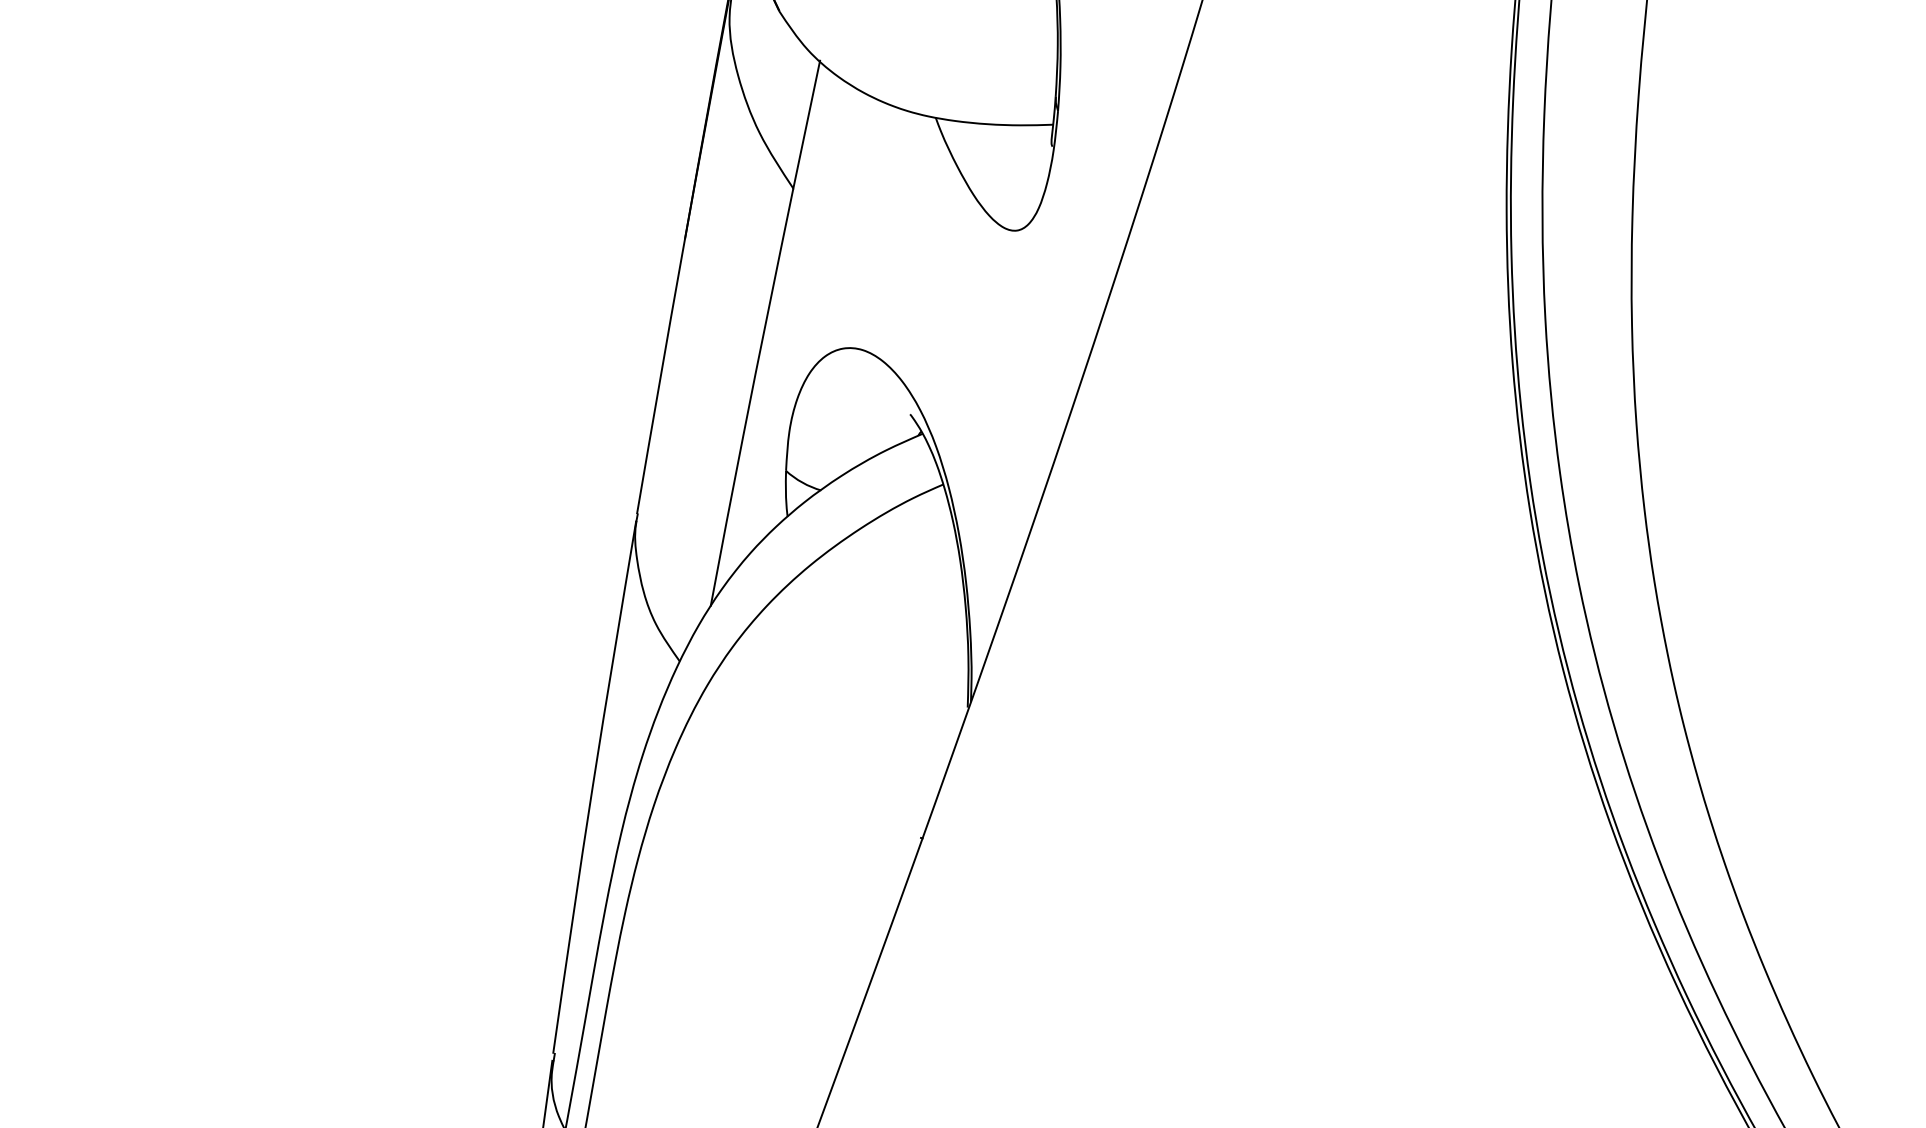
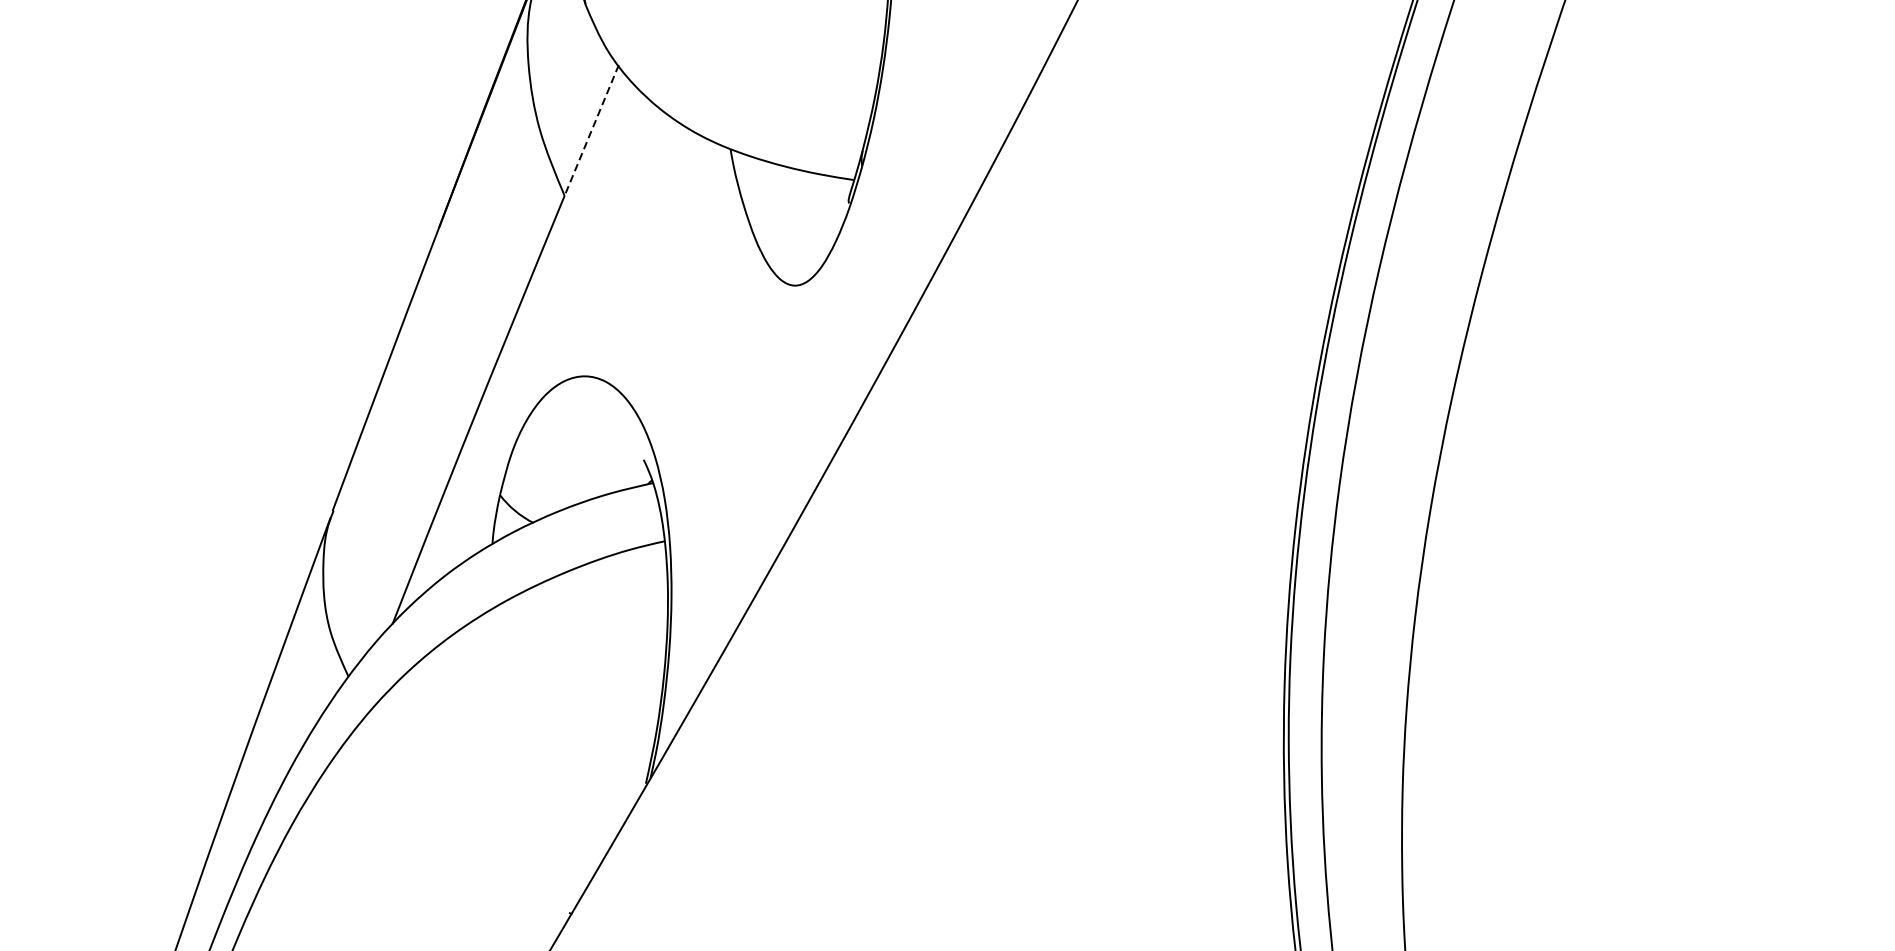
line: (806, 125) -> (591, 131), solid -> dashed

